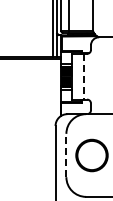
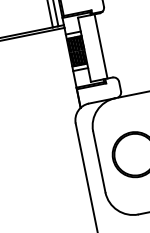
line: (83, 76) -> (100, 46), dashed -> solid
line: (66, 155) -> (99, 161), dashed -> solid

